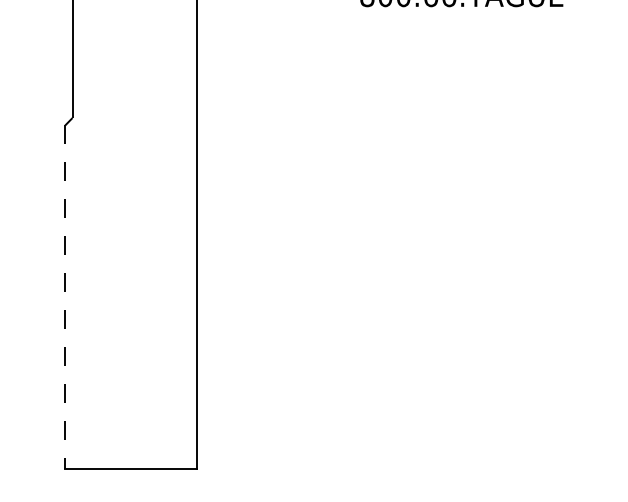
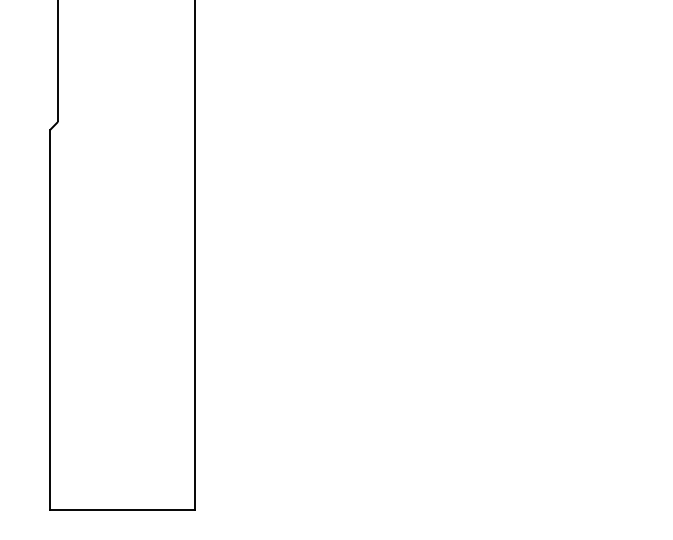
line: (65, 297) -> (50, 320), dashed -> solid

